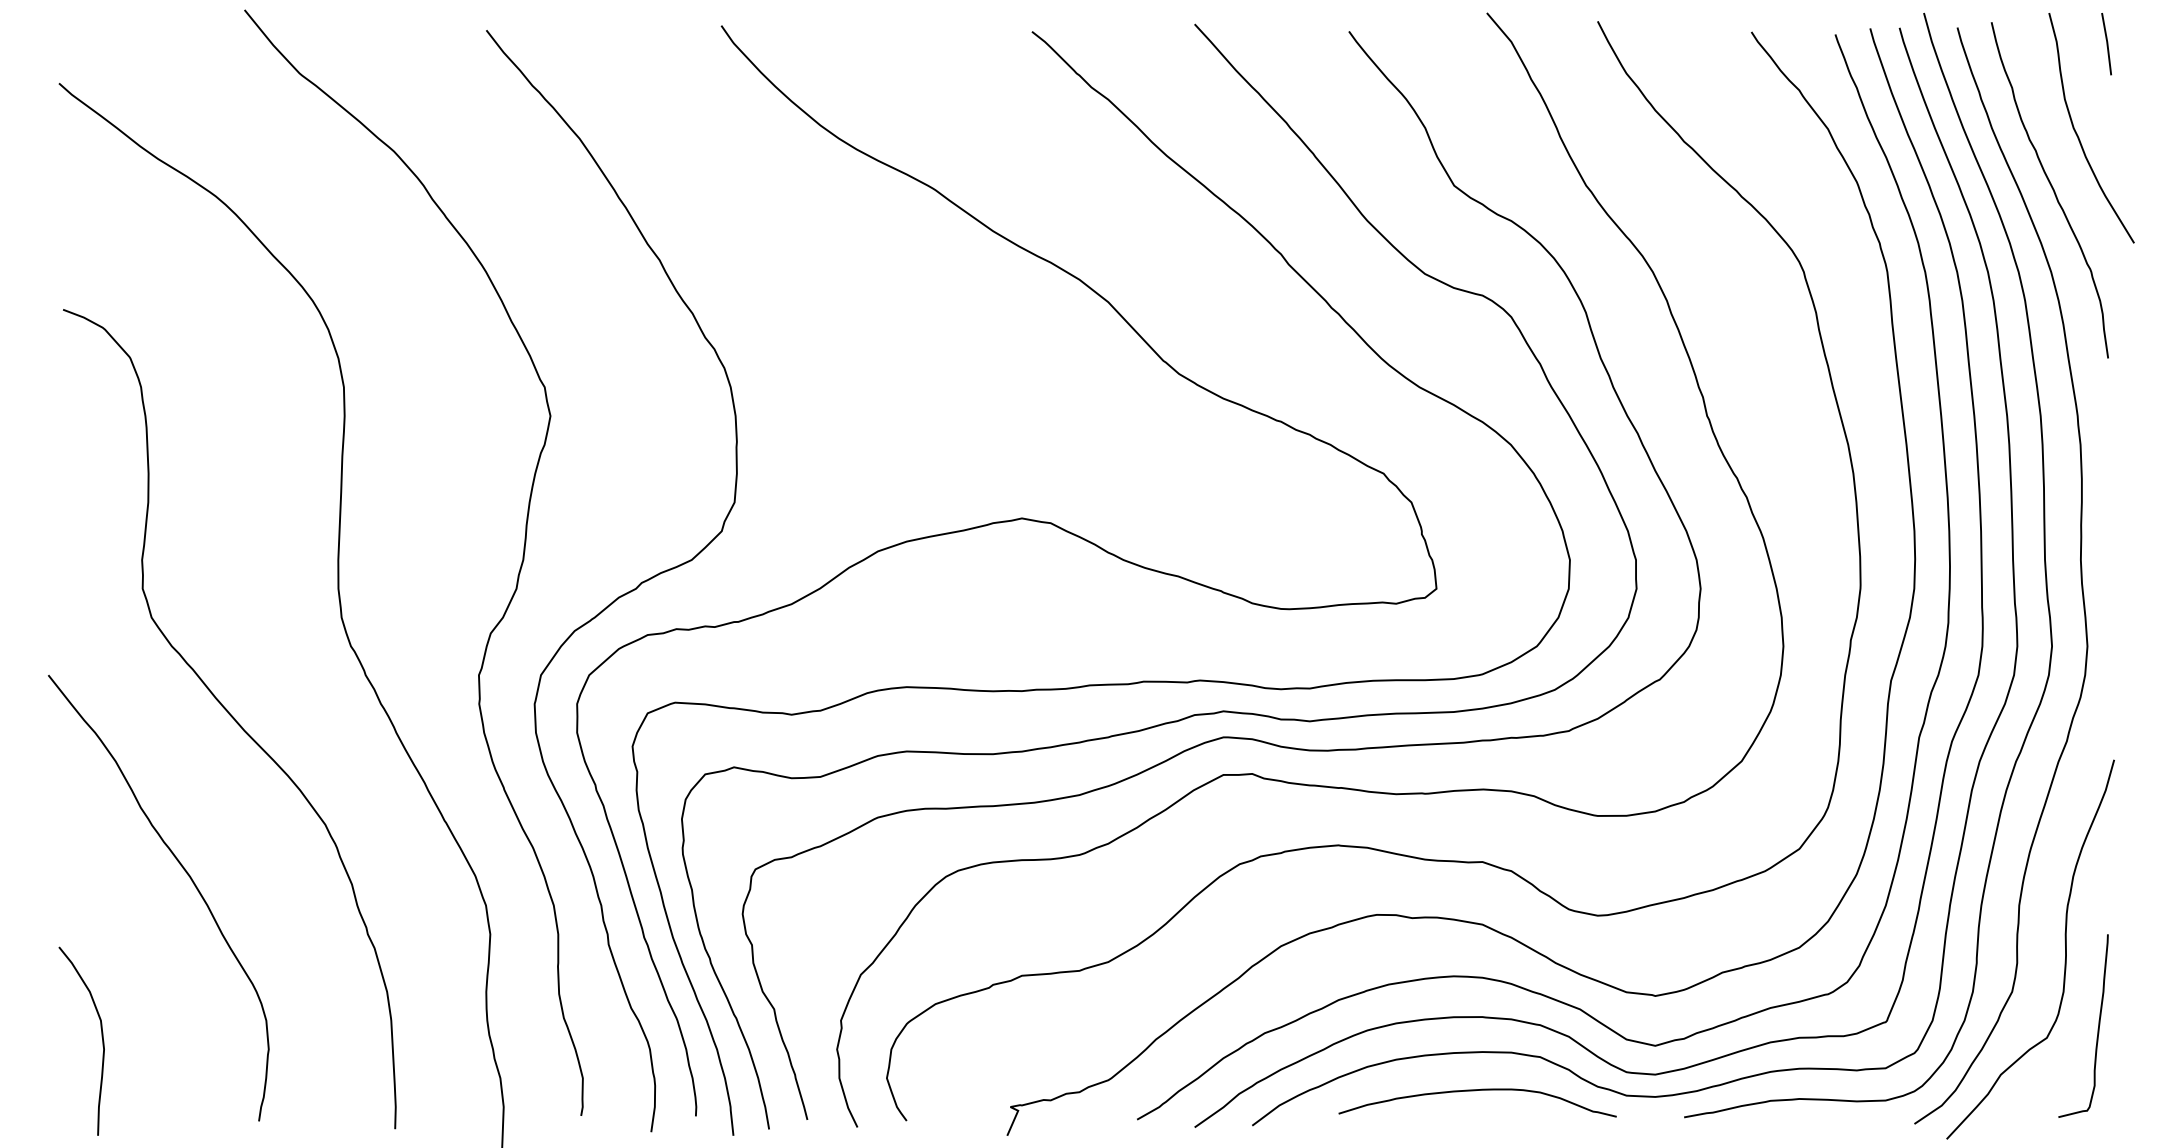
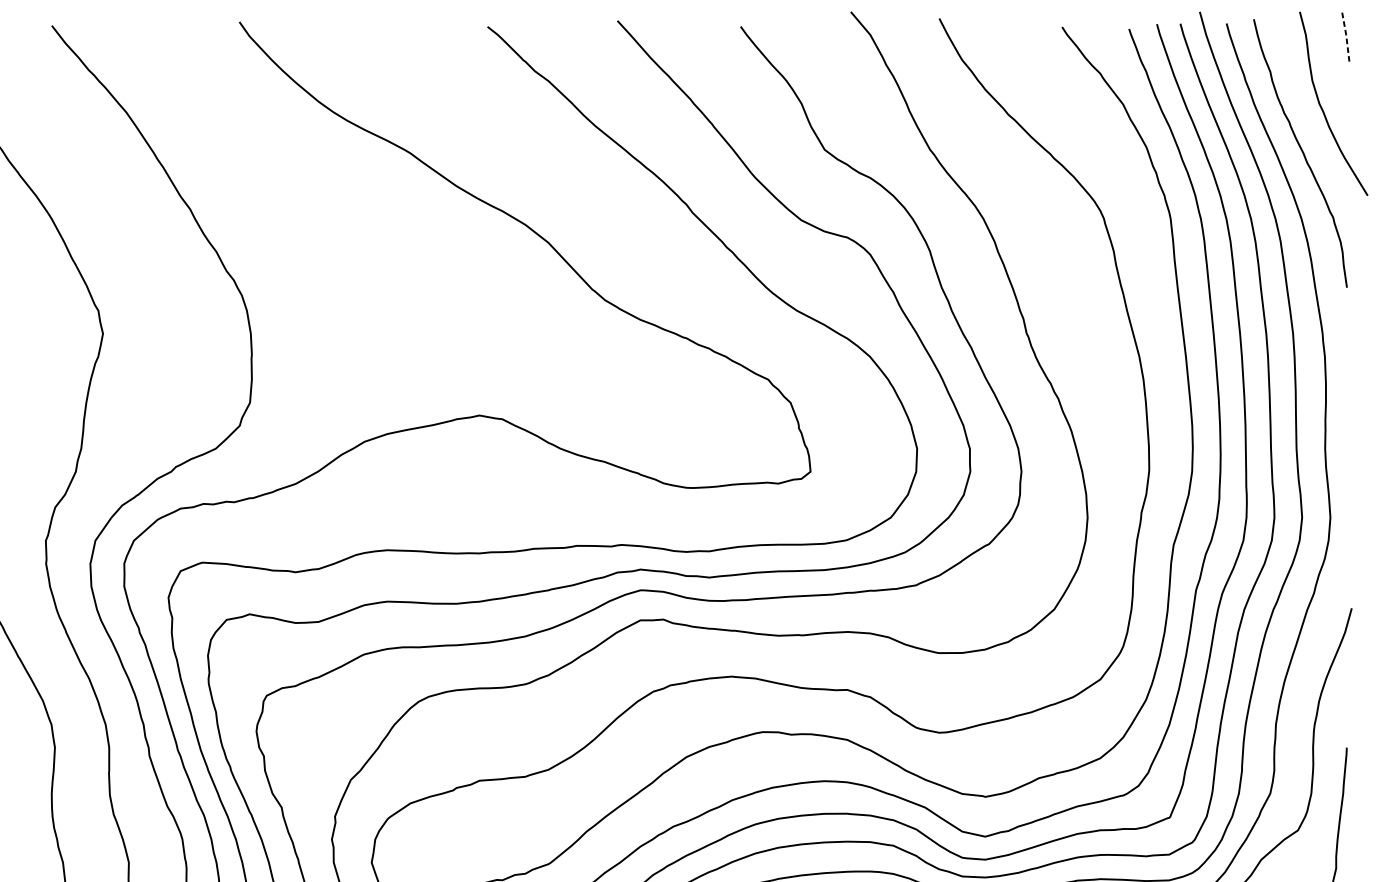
line: (2107, 42) -> (1346, 35), solid -> dashed

